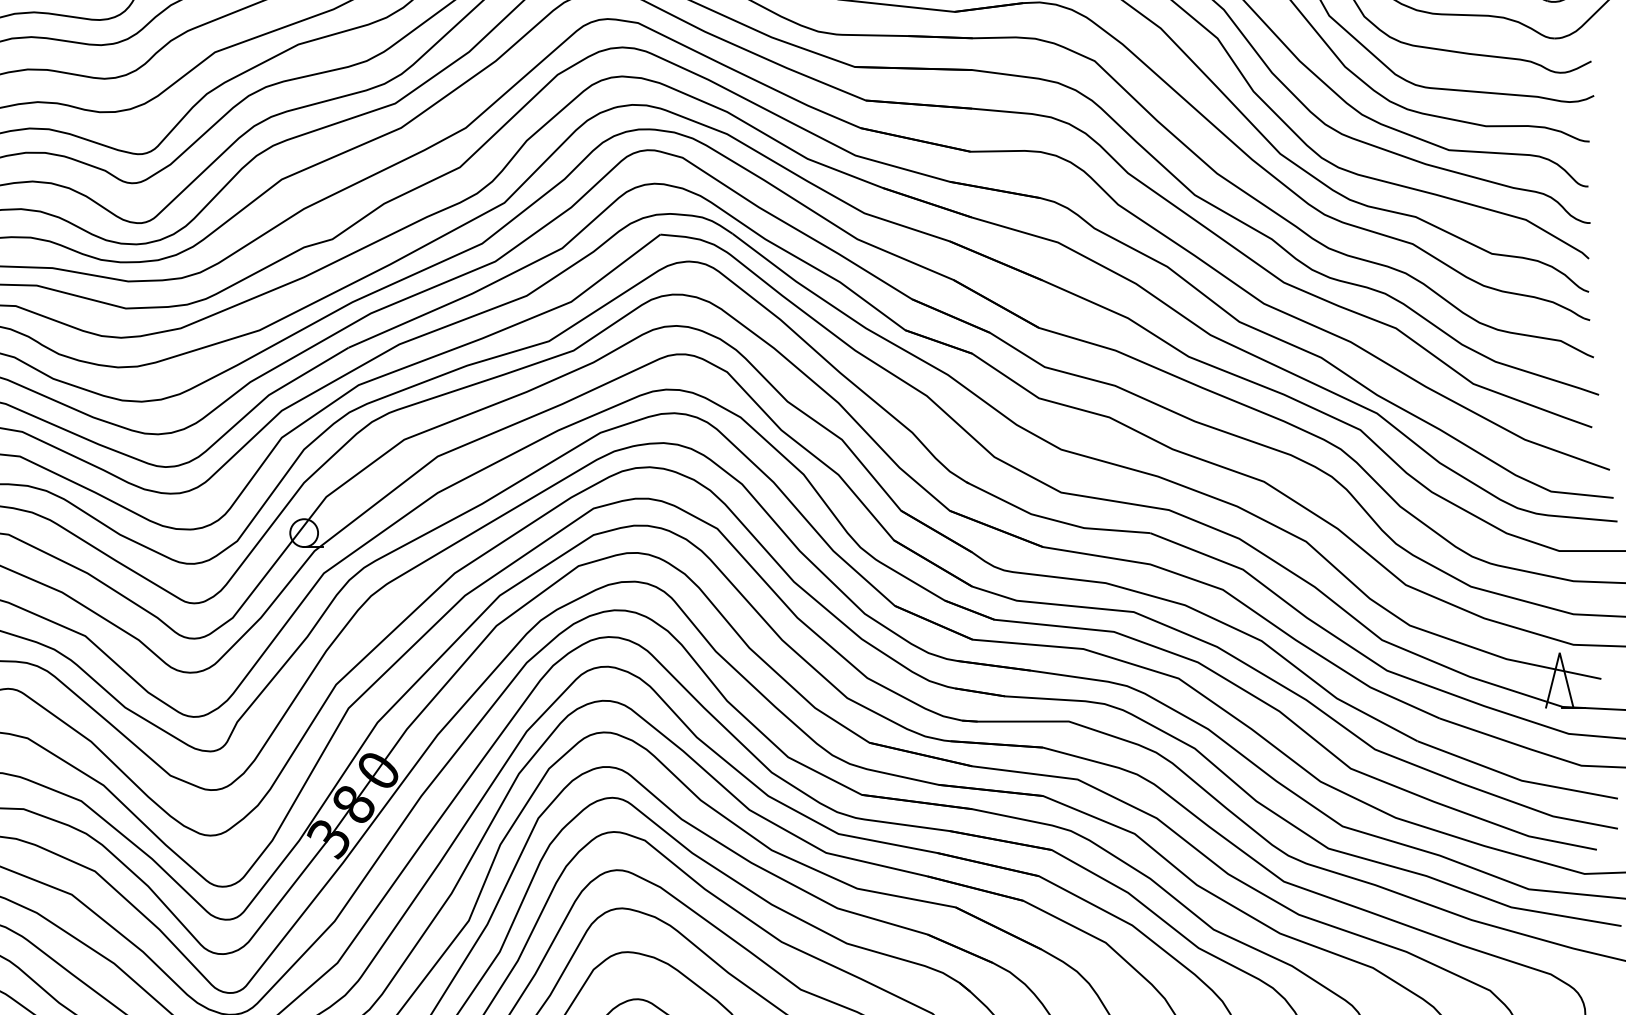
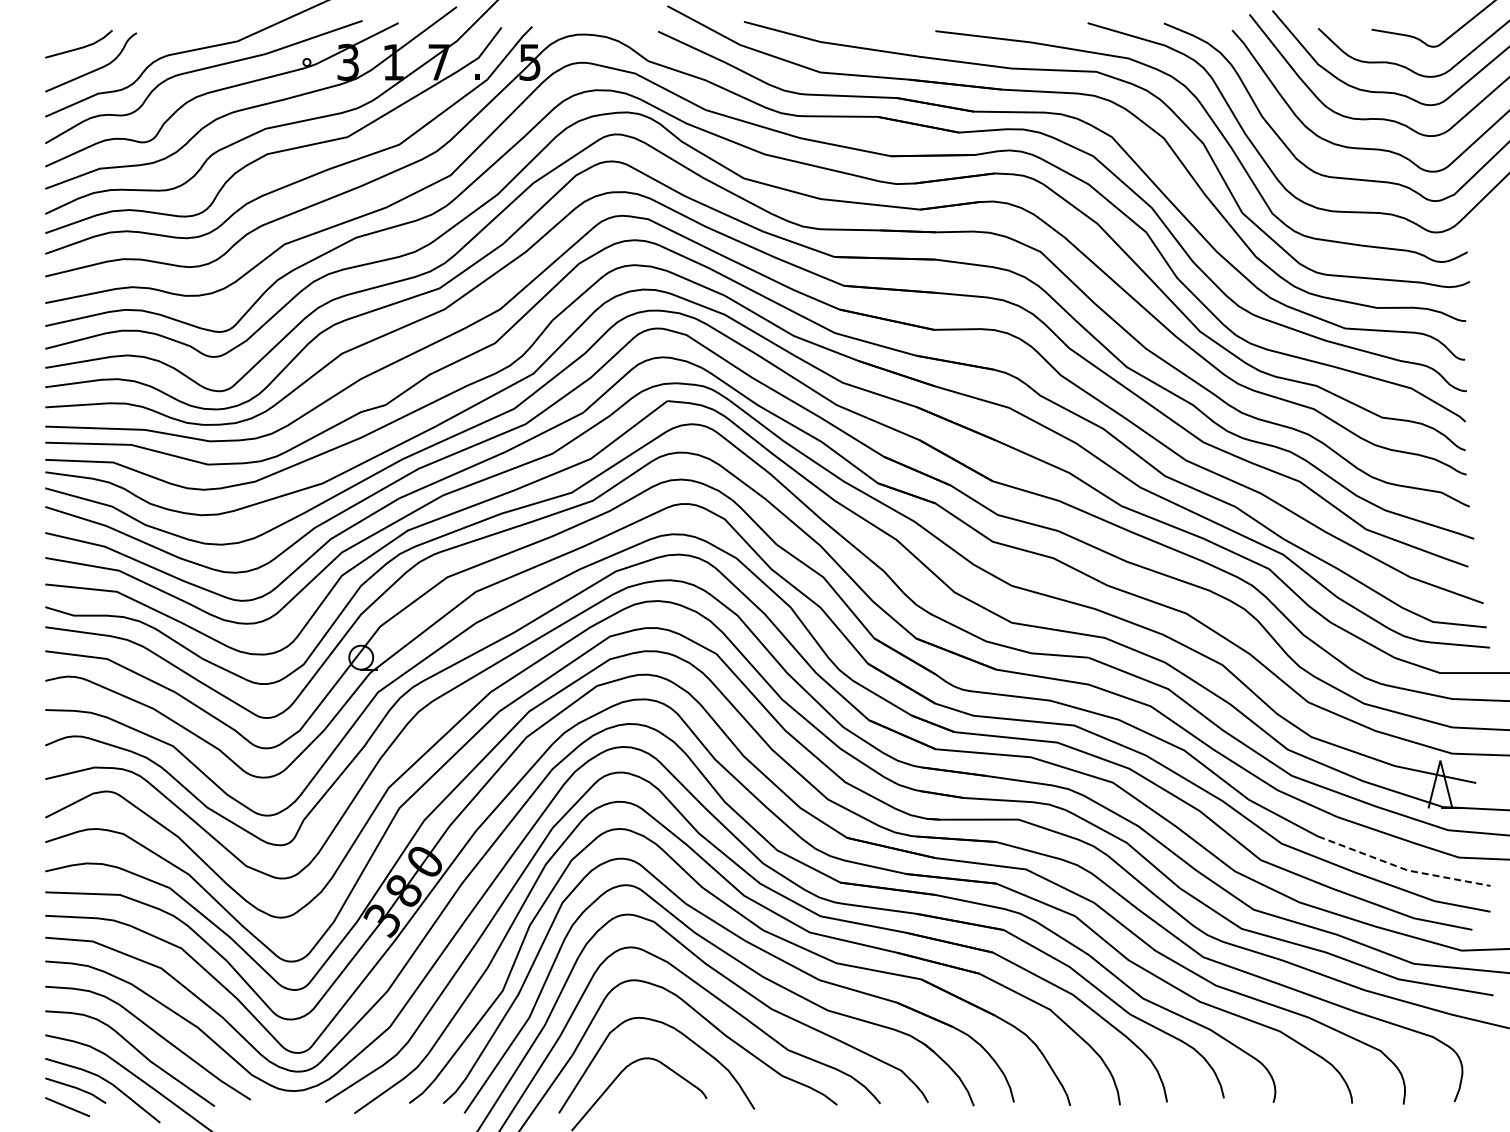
line: (1516, 778) -> (1403, 868), solid -> dashed

